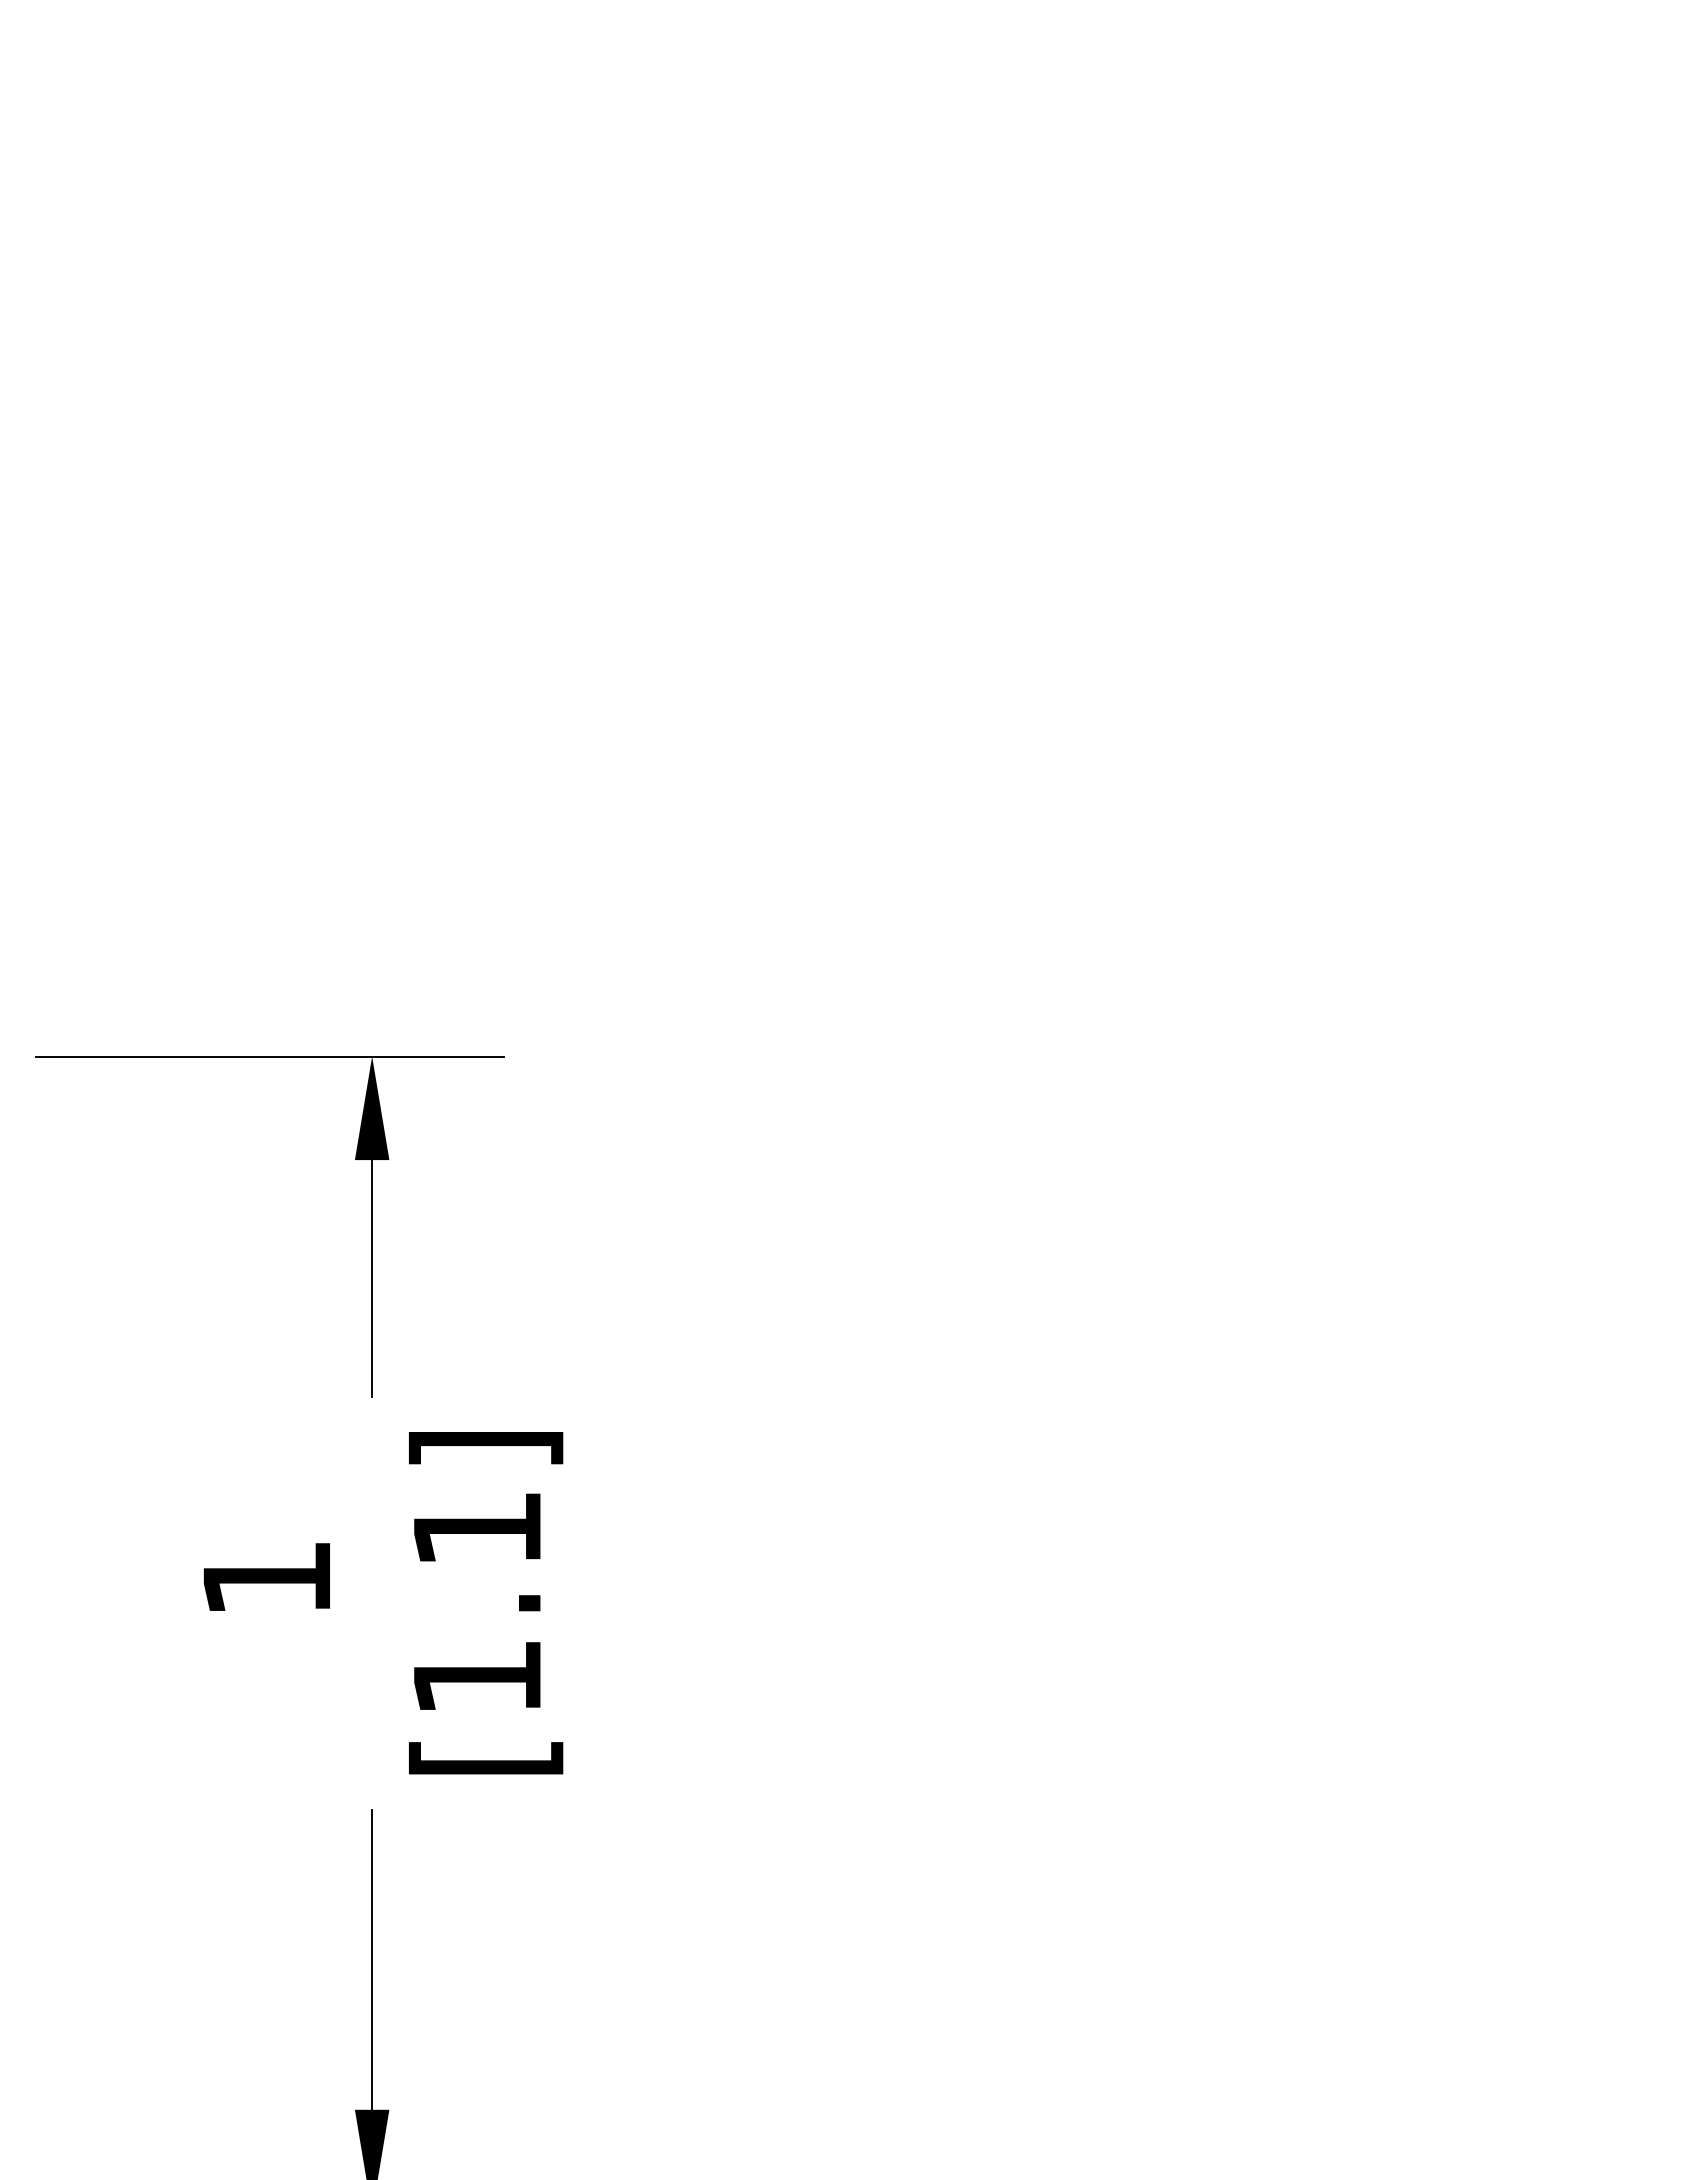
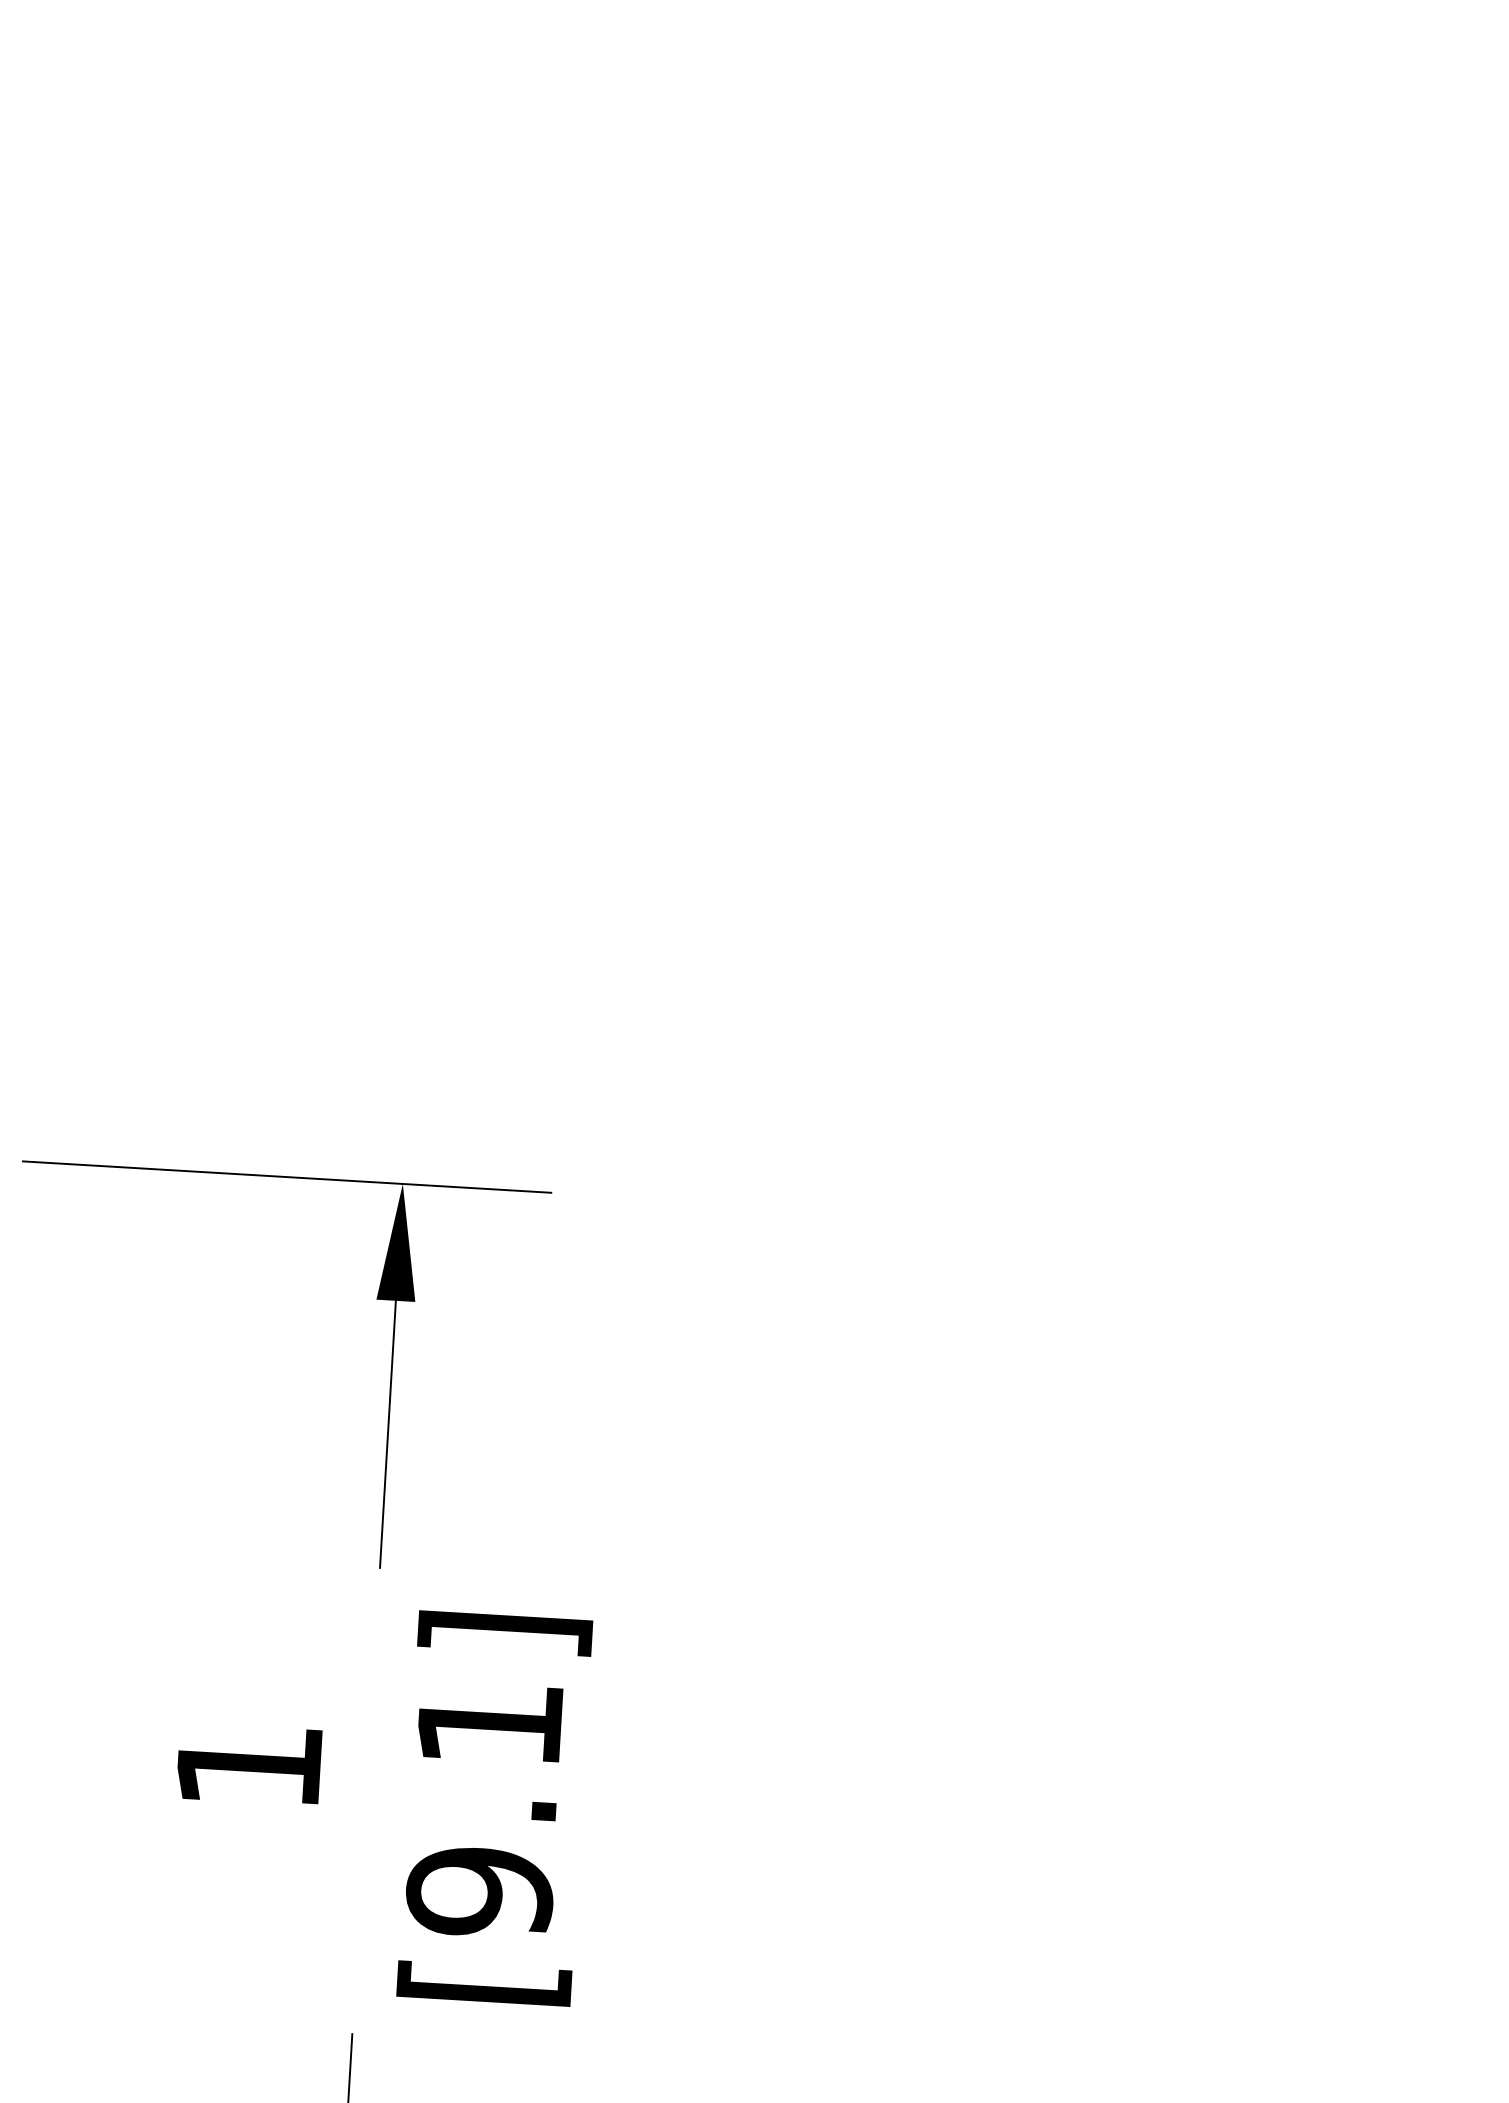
text: (477, 1677) -> (480, 1891), [1.1] -> [9.1]

